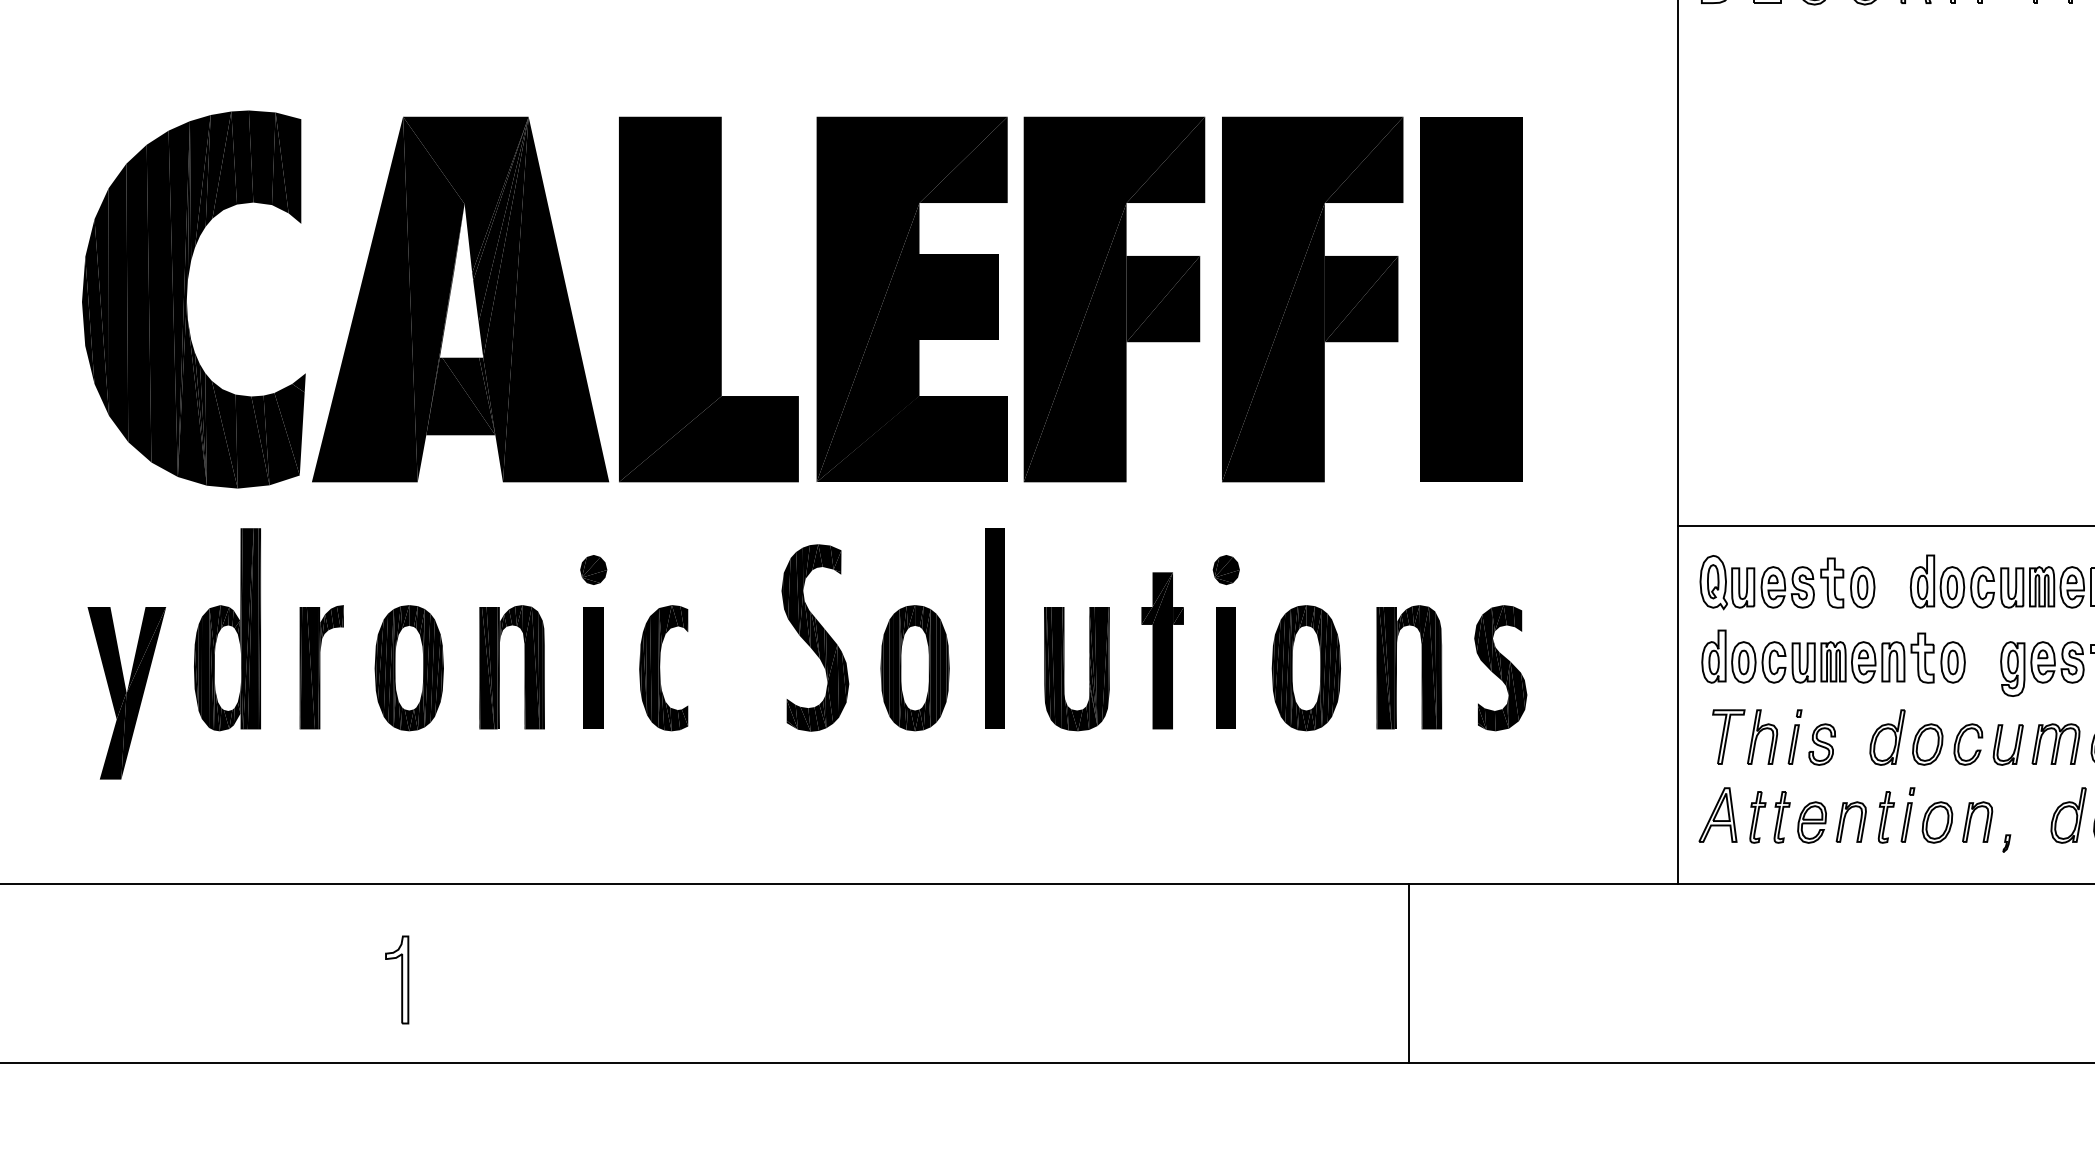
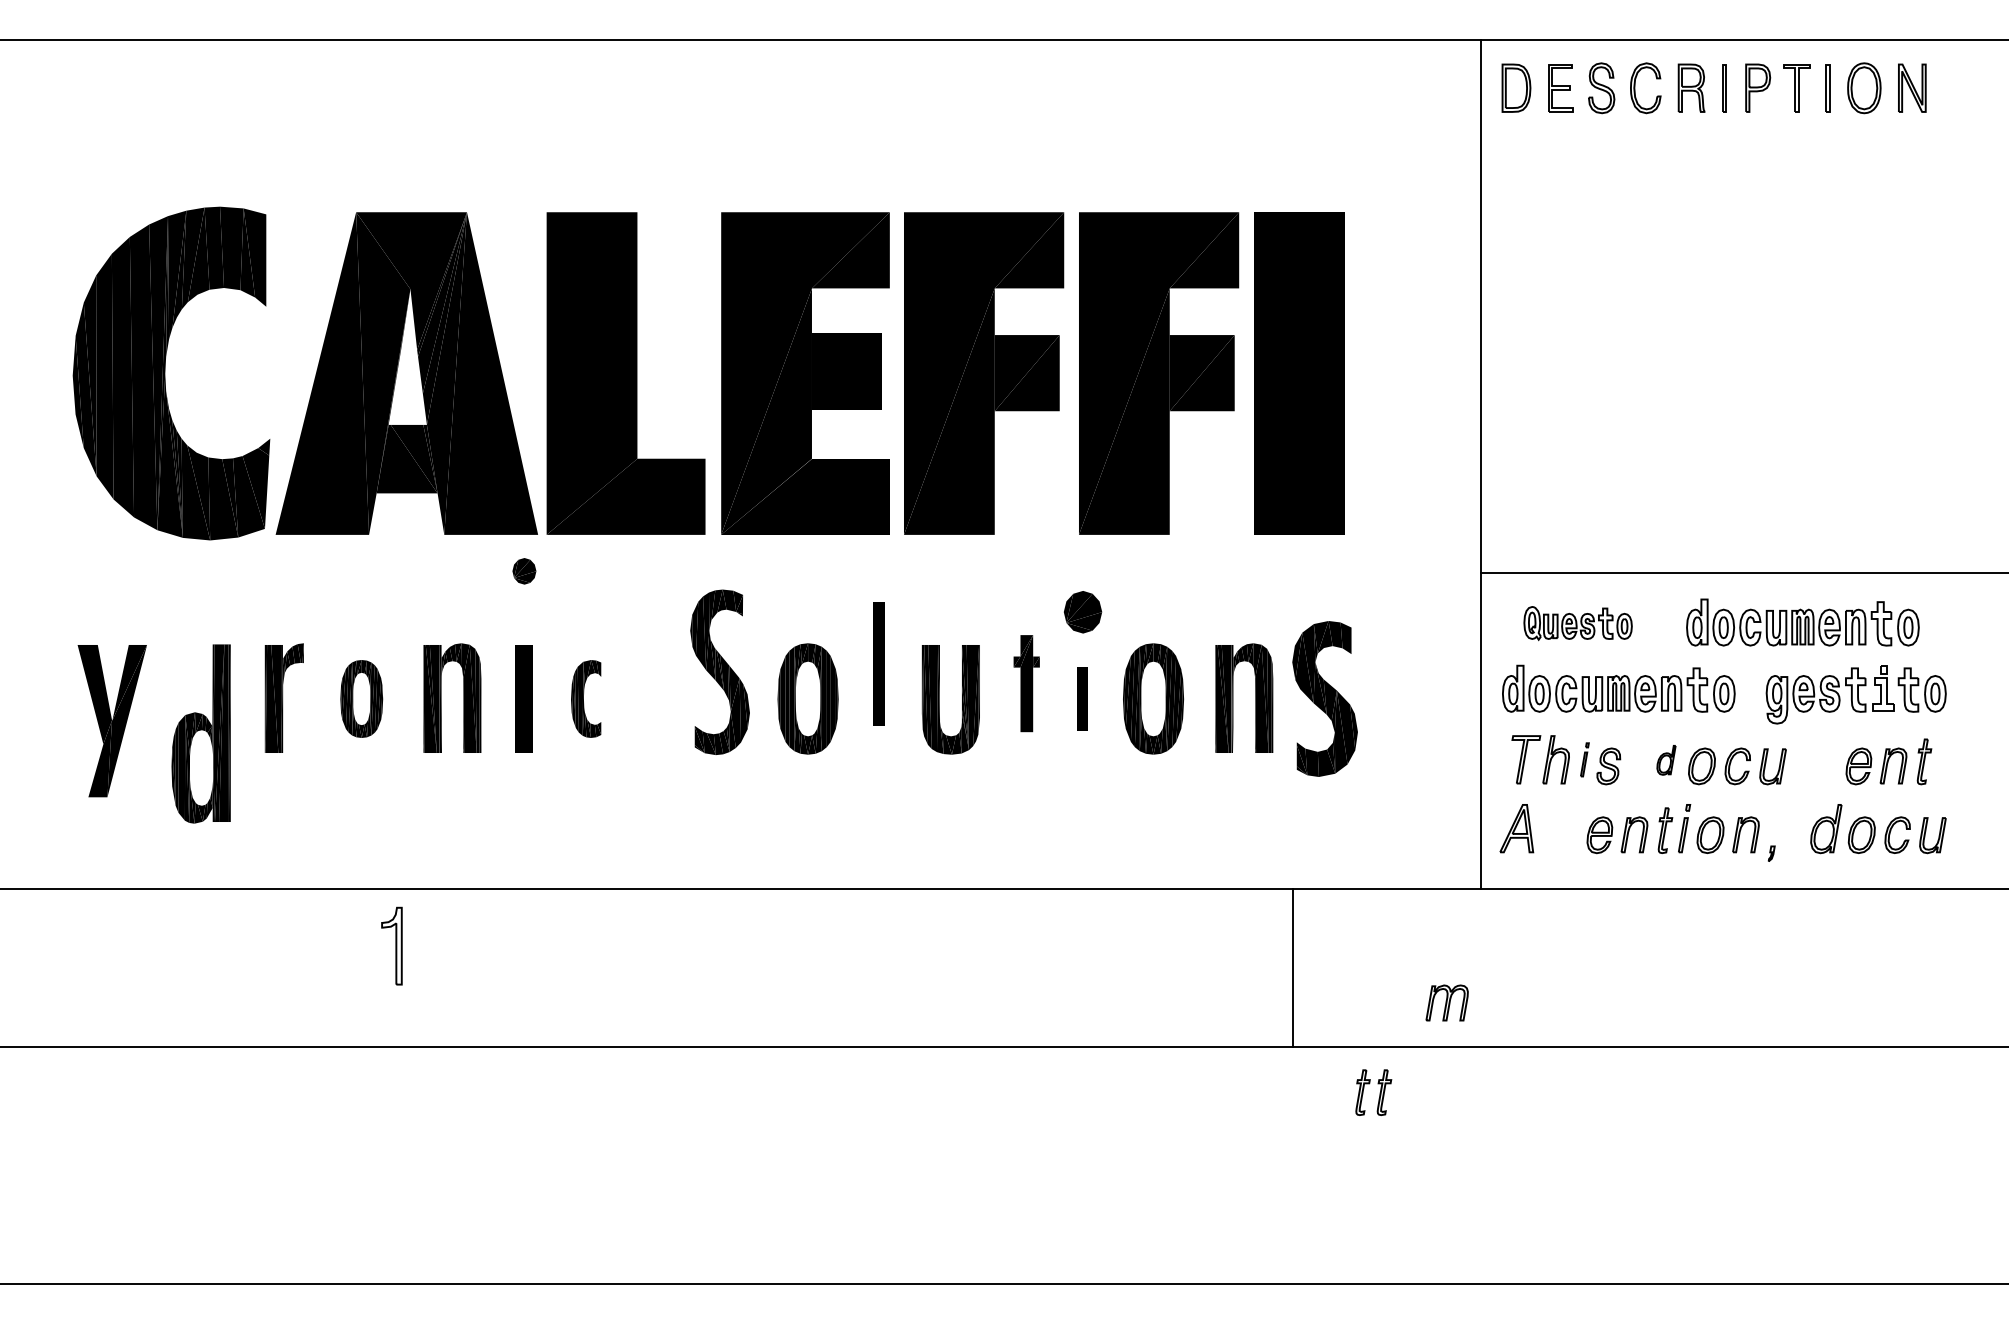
part: (593, 570) -> (524, 571), moved
part: (1225, 570) -> (1082, 612), size x1.6
part: (1786, 582) -> (1577, 623), size x0.7
part: (994, 628) -> (878, 663), size x0.7
part: (226, 629) -> (200, 733), moved
part: (1162, 650) -> (1026, 683), size x0.7
part: (409, 667) -> (361, 698), size x0.7
part: (662, 667) -> (585, 698), size x0.7
part: (1225, 667) -> (1082, 698), size x0.6
part: (1500, 667) -> (1324, 698), size x1.4
part: (1794, 736) -> (1584, 759), size x0.7
part: (1887, 737) -> (1666, 760), size x0.6
part: (2055, 743) -> (1446, 1002), moved
part: (1769, 817) -> (1373, 1092), moved
line: (1409, 973) -> (1293, 968), moved
part: (396, 979) -> (391, 945), moved

